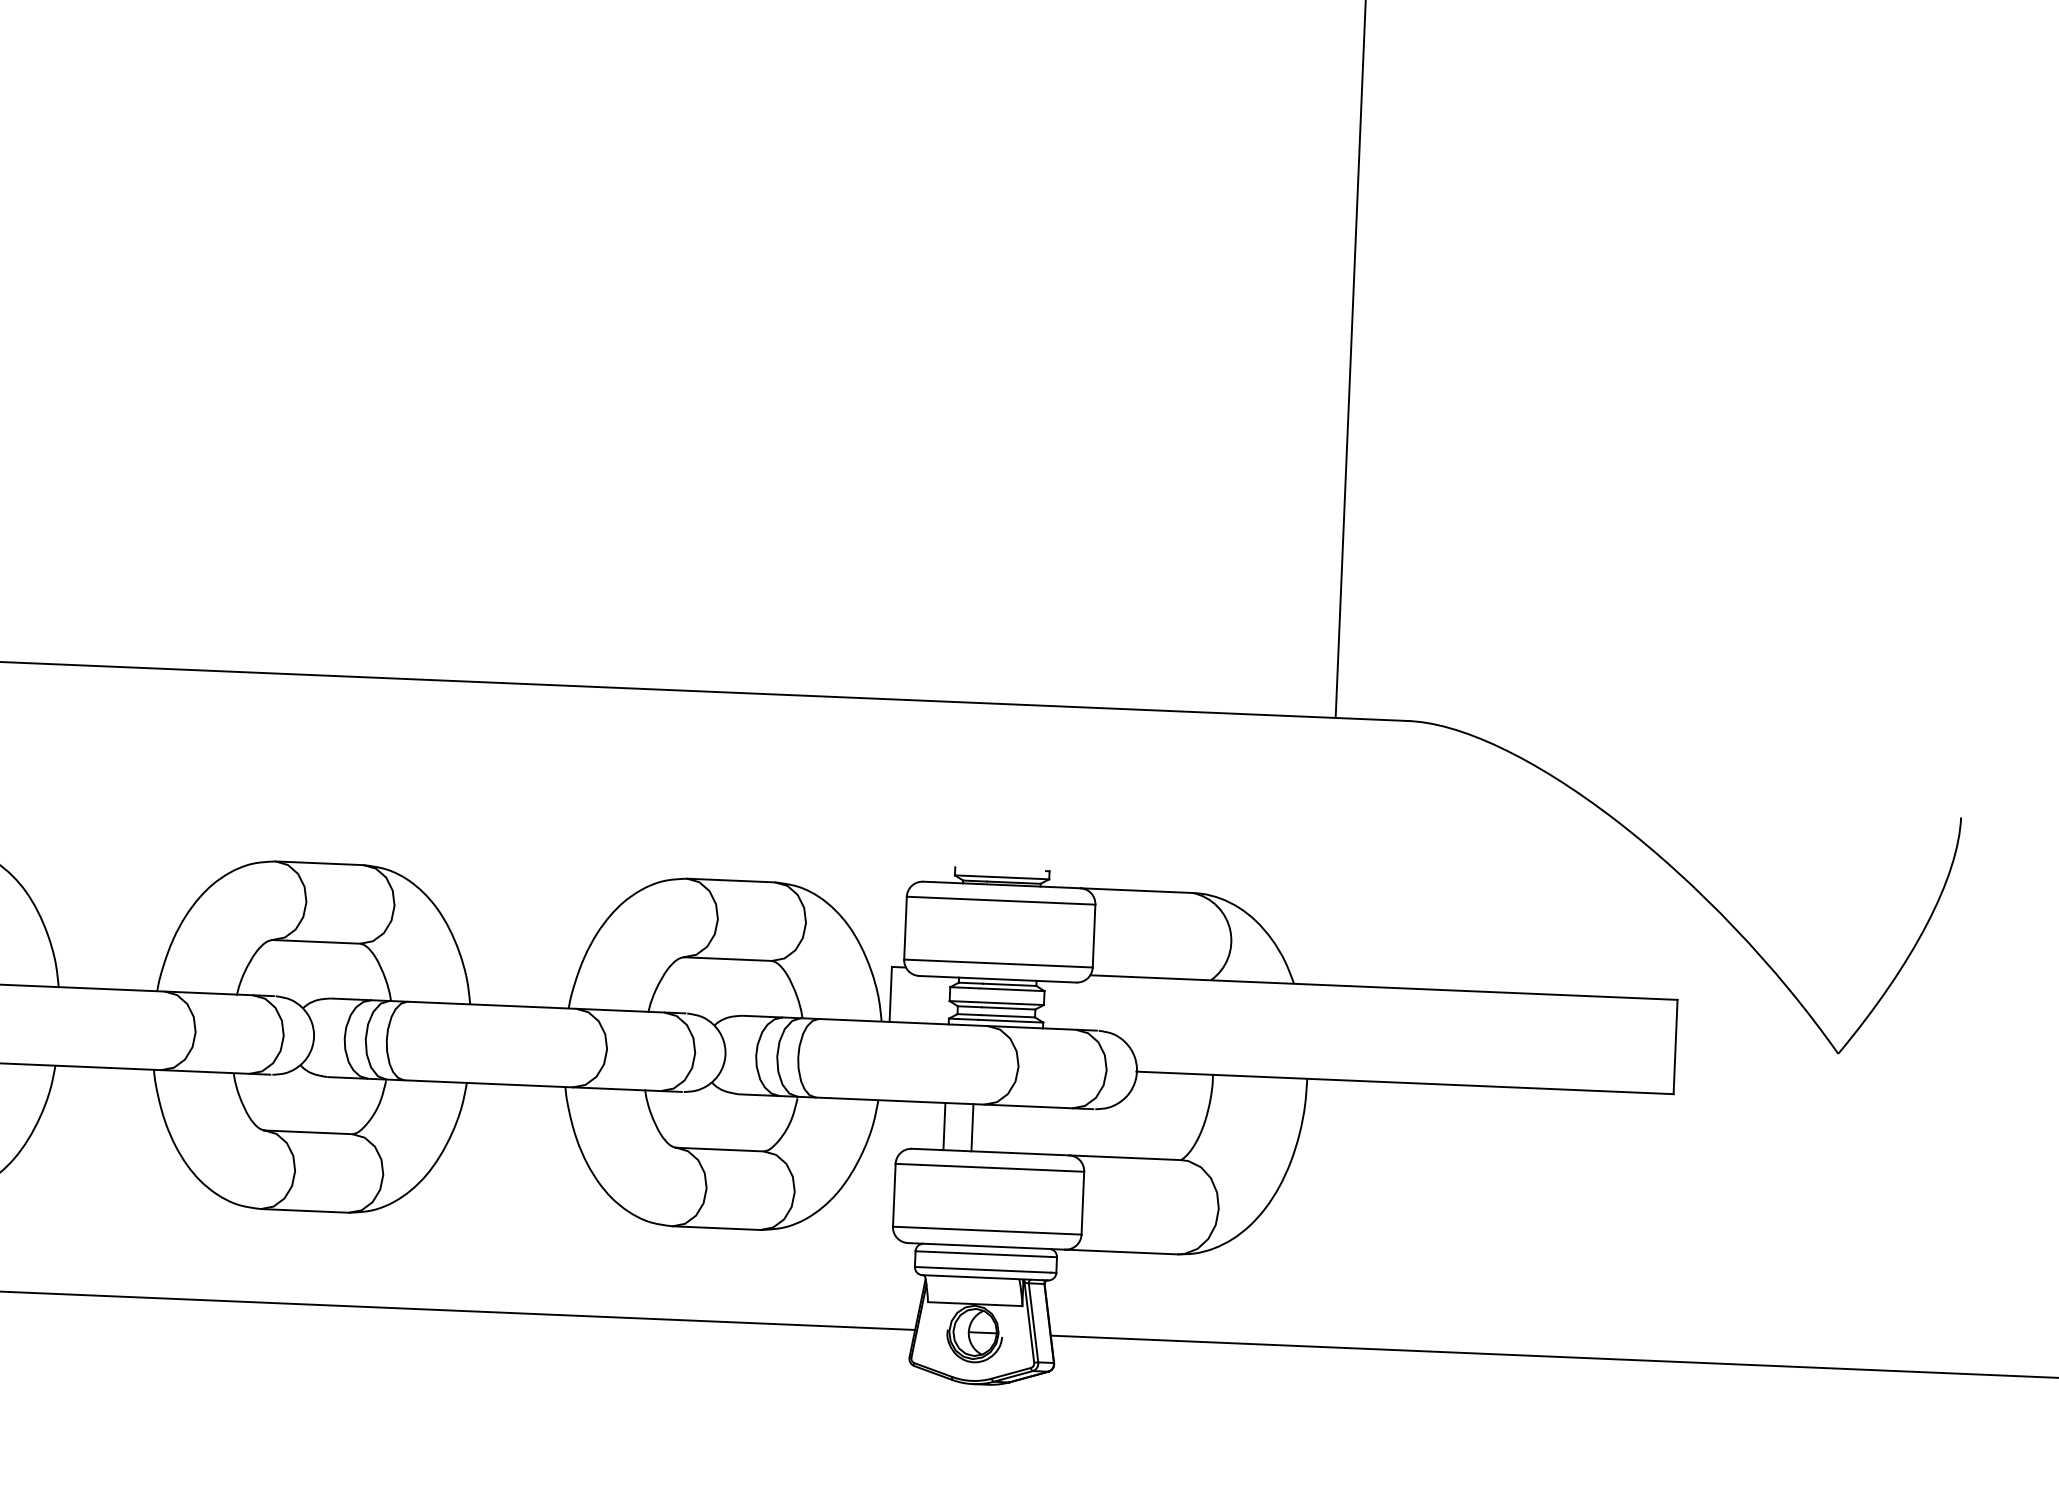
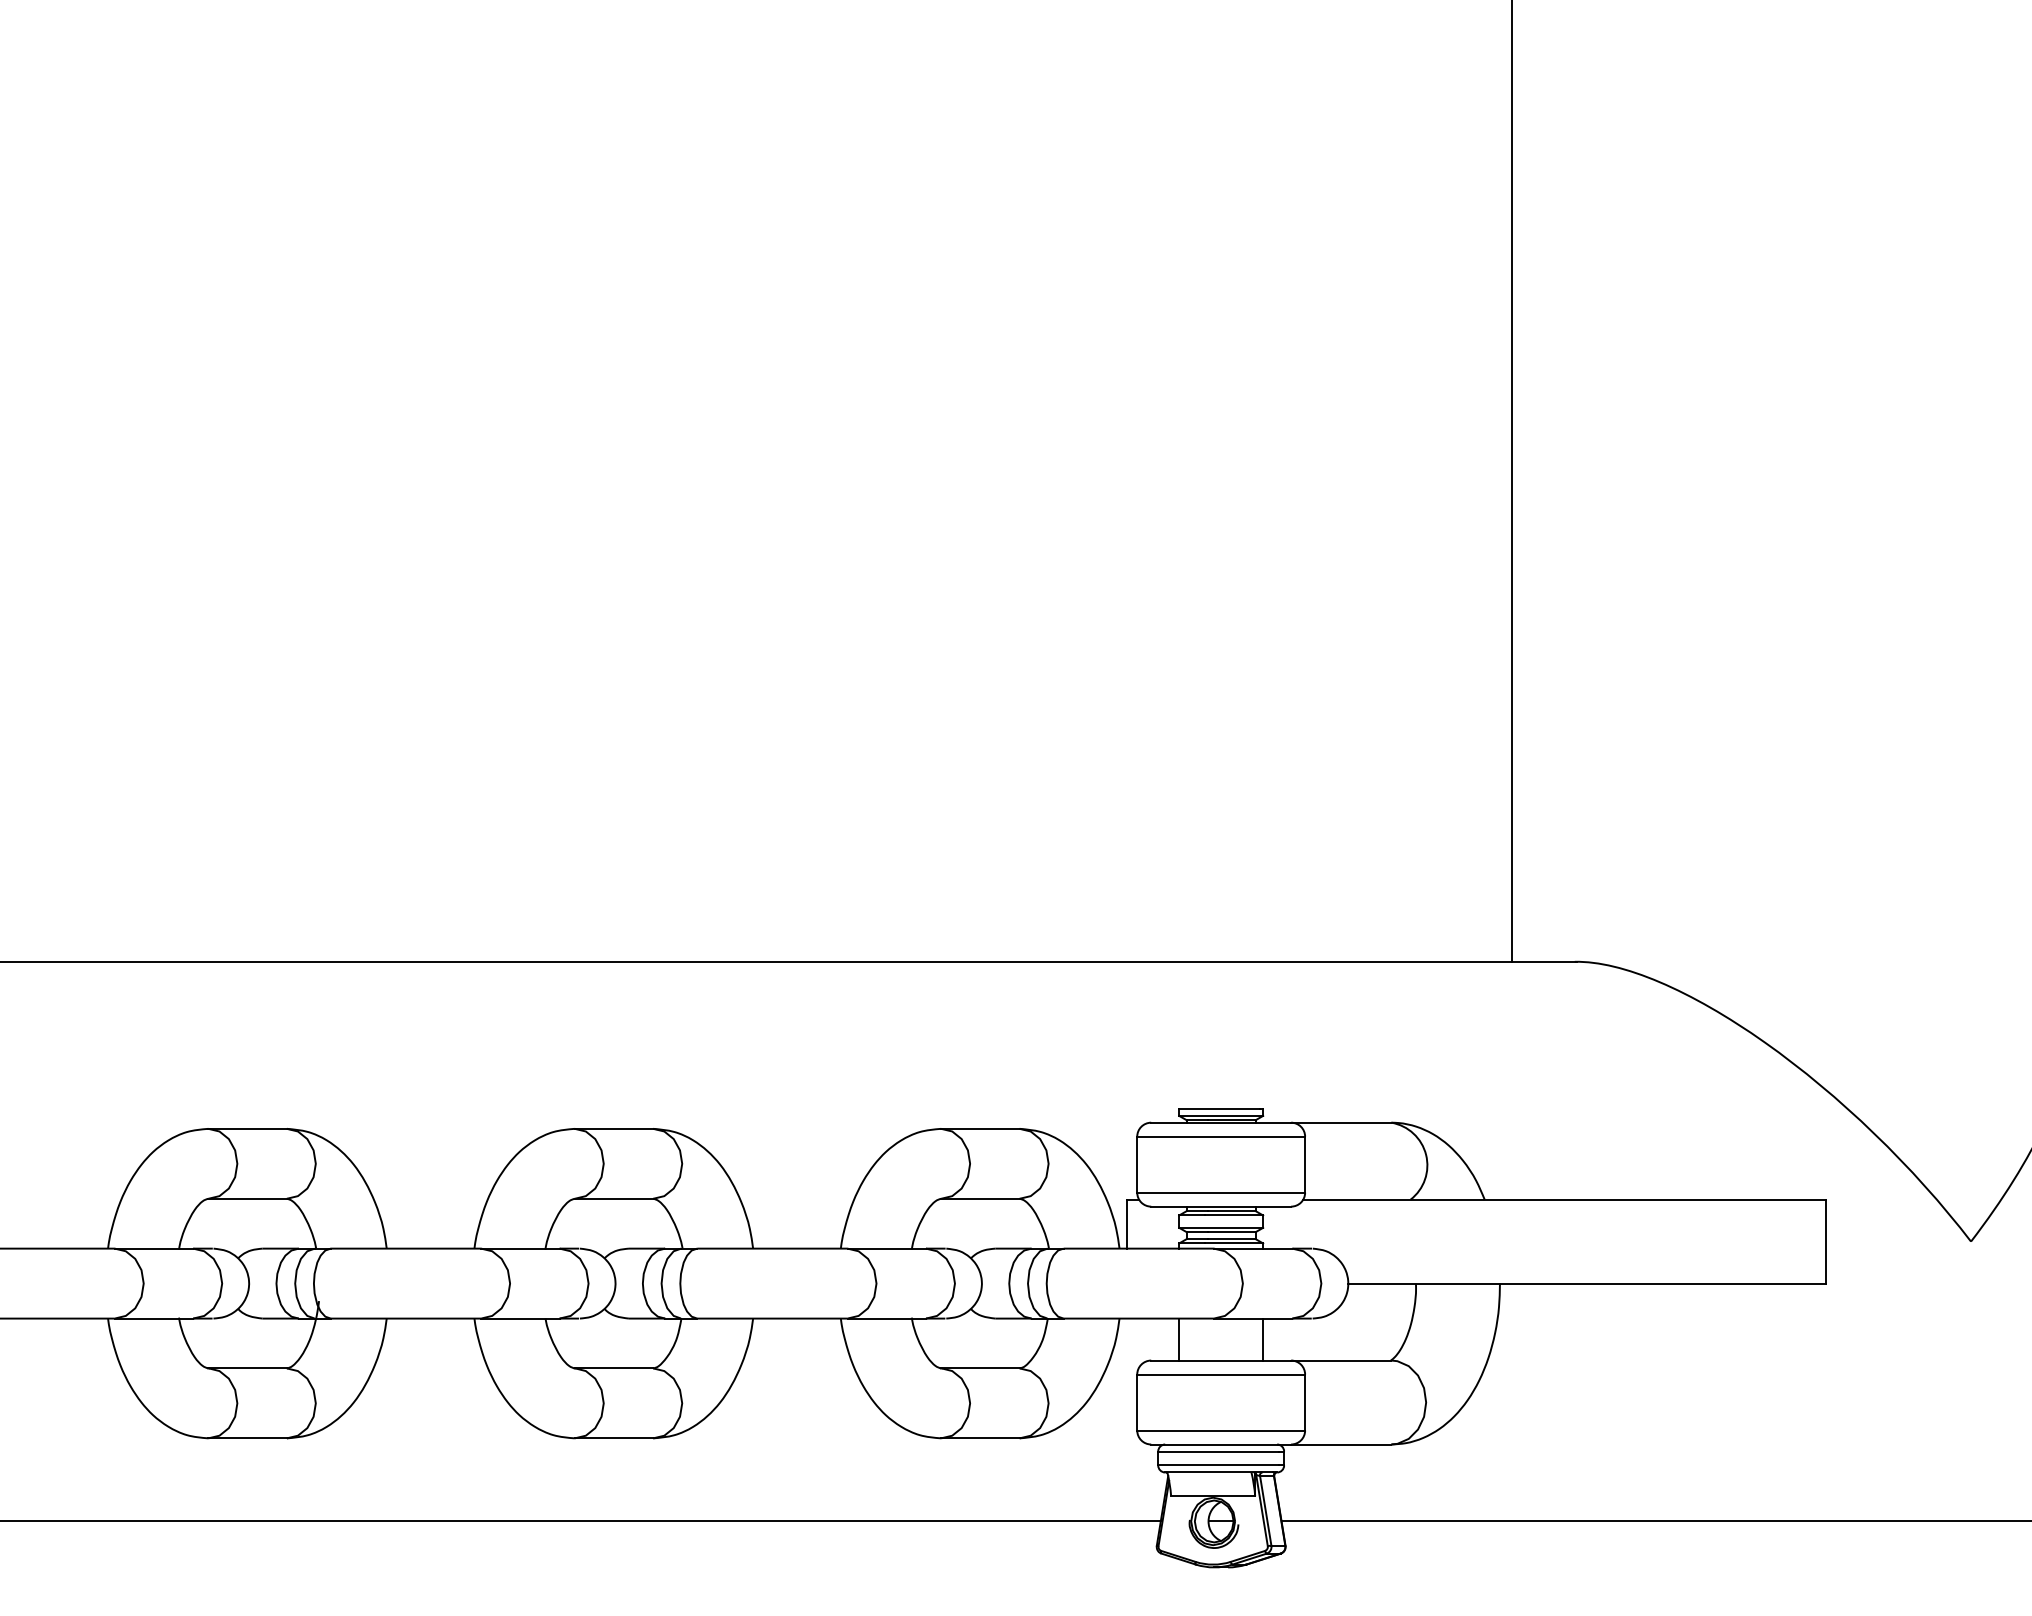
line: (1000, 868) -> (1219, 1108), added
line: (972, 1127) -> (1263, 1339), moved

